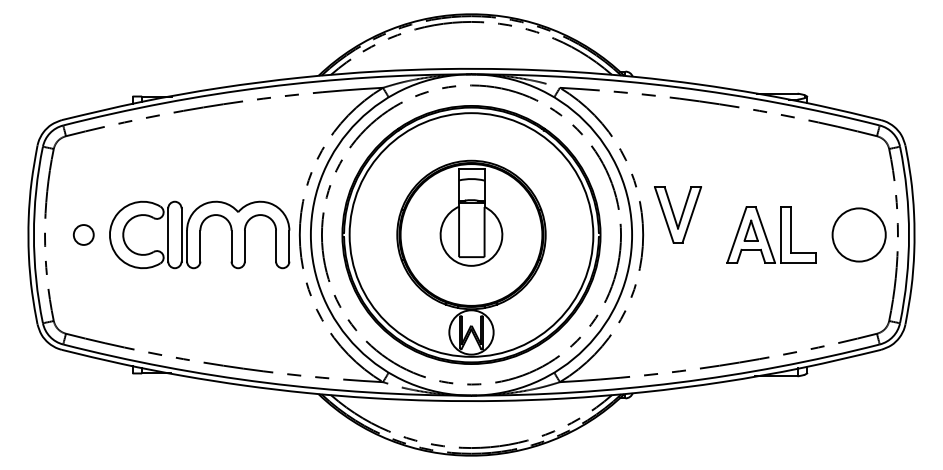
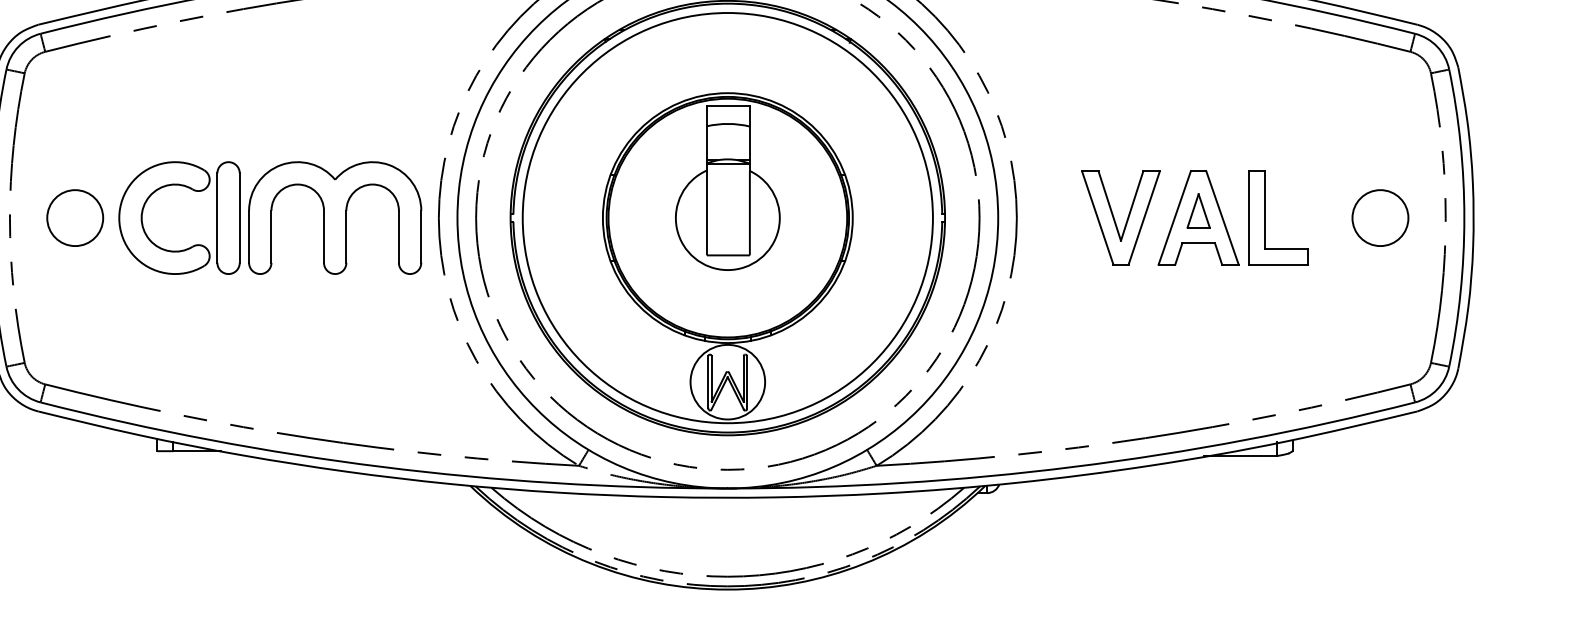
part: (677, 214) -> (1120, 217), moved
circle: (83, 234) -> (74, 217), size x1.67
circle: (858, 234) -> (1379, 217), size x0.62

